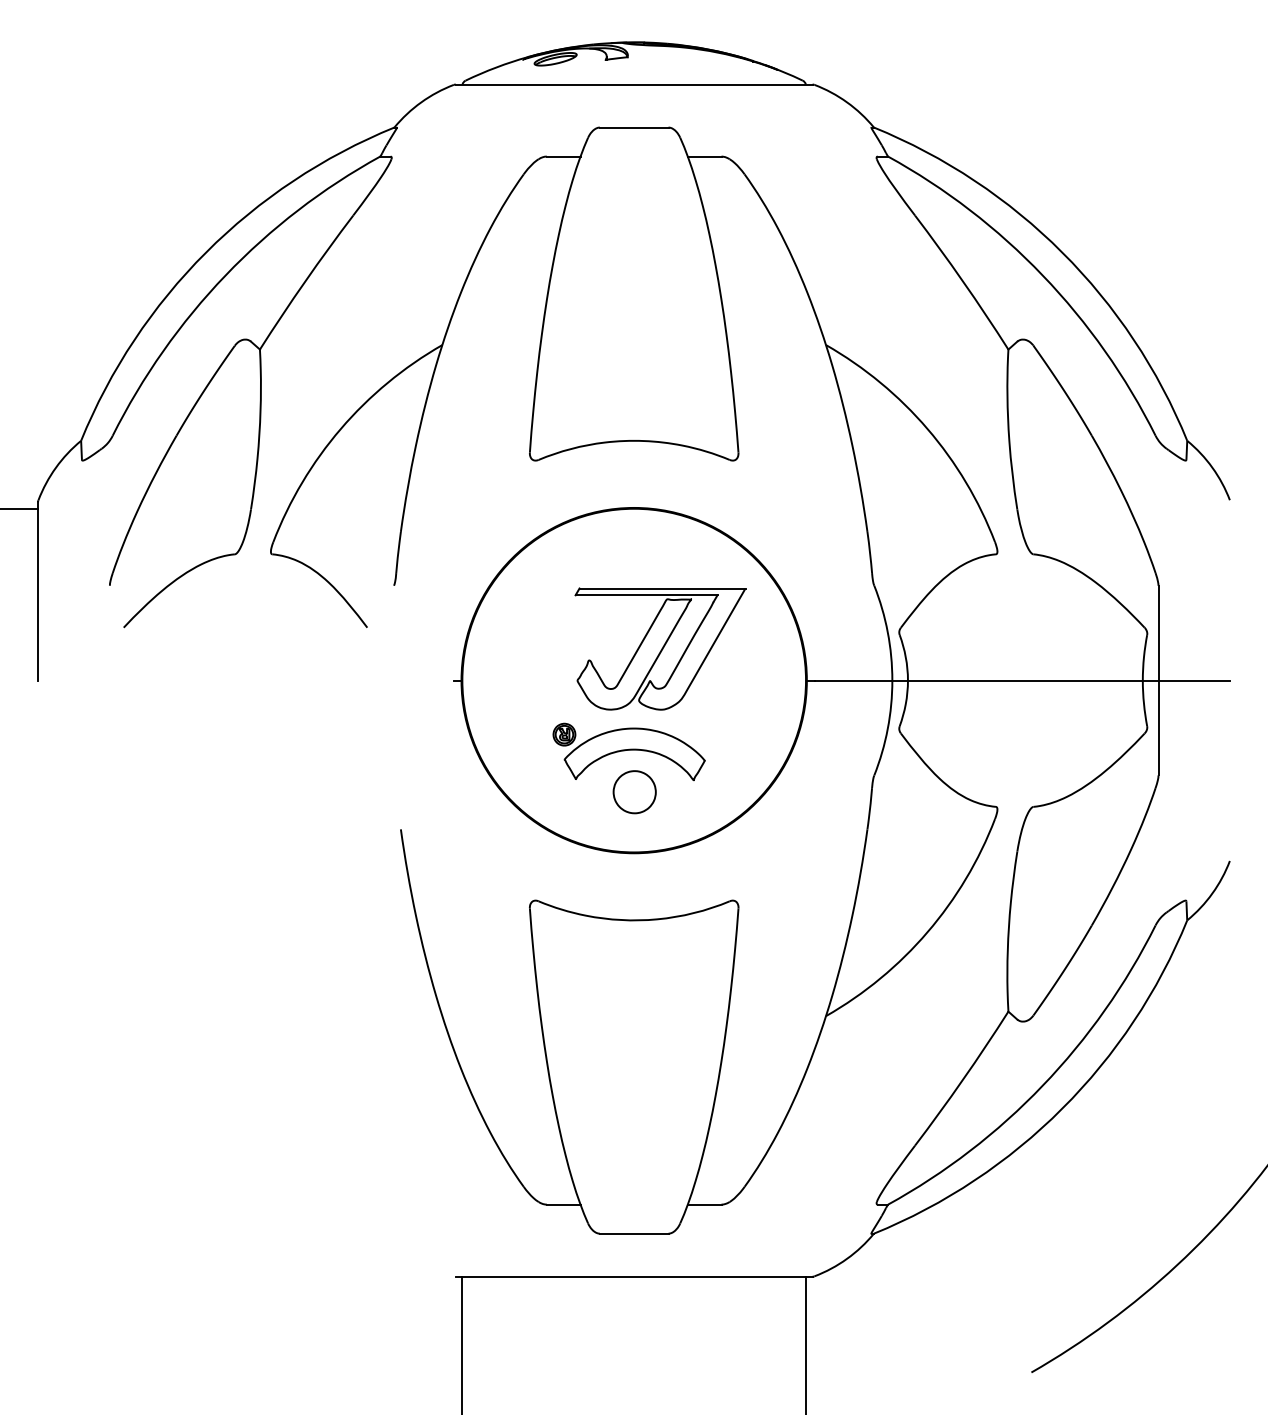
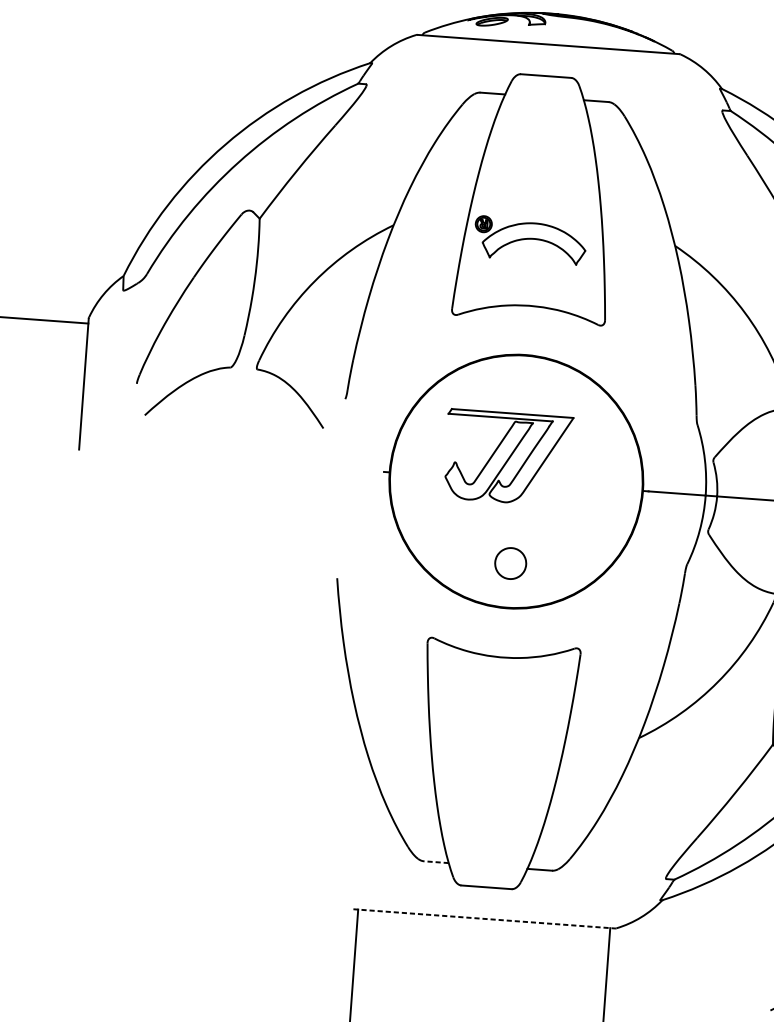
part: (660, 648) -> (508, 457), moved
part: (628, 751) -> (529, 239), moved
line: (563, 1204) -> (436, 862), solid -> dashed
line: (634, 1276) -> (484, 918), solid -> dashed

